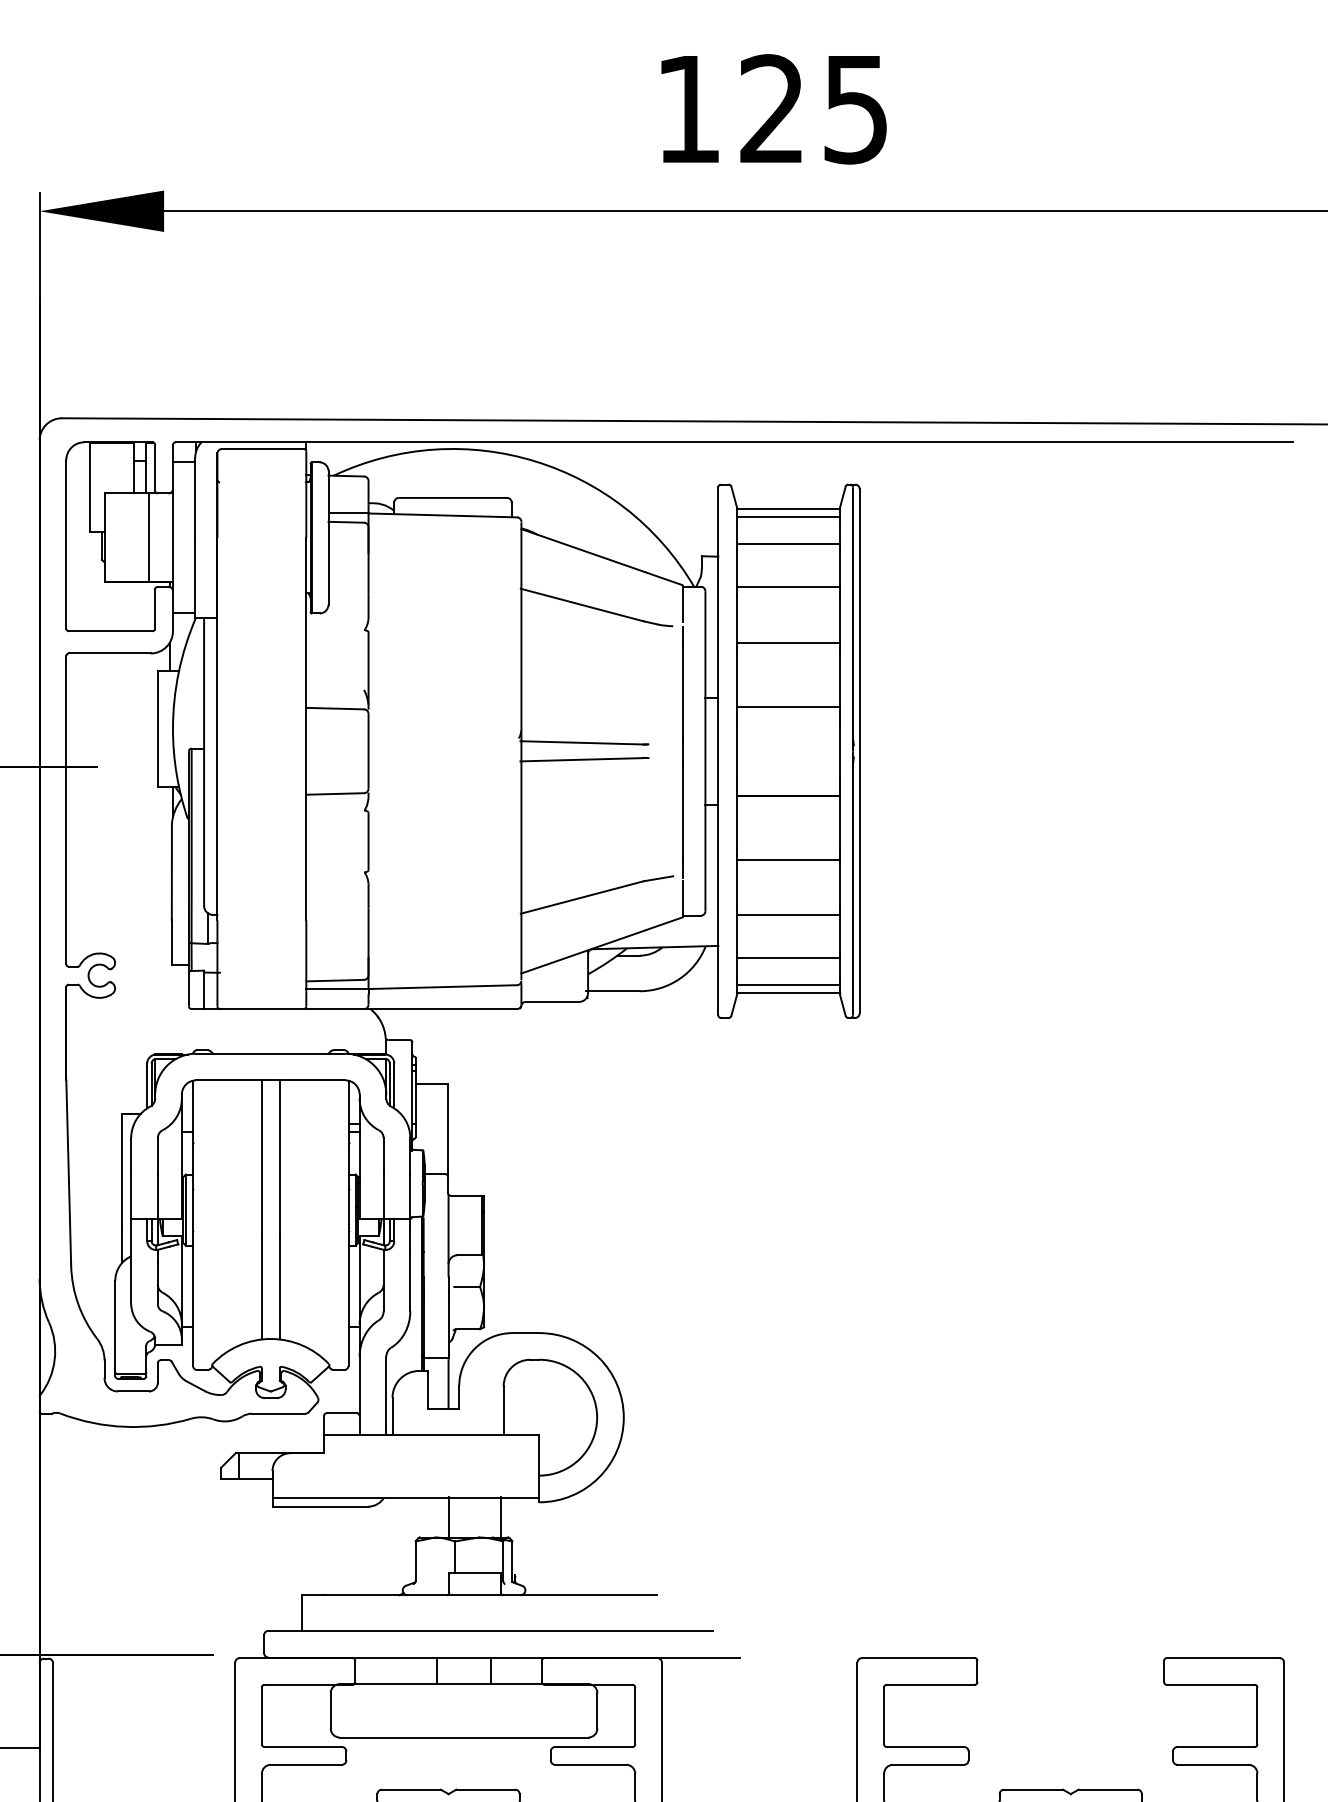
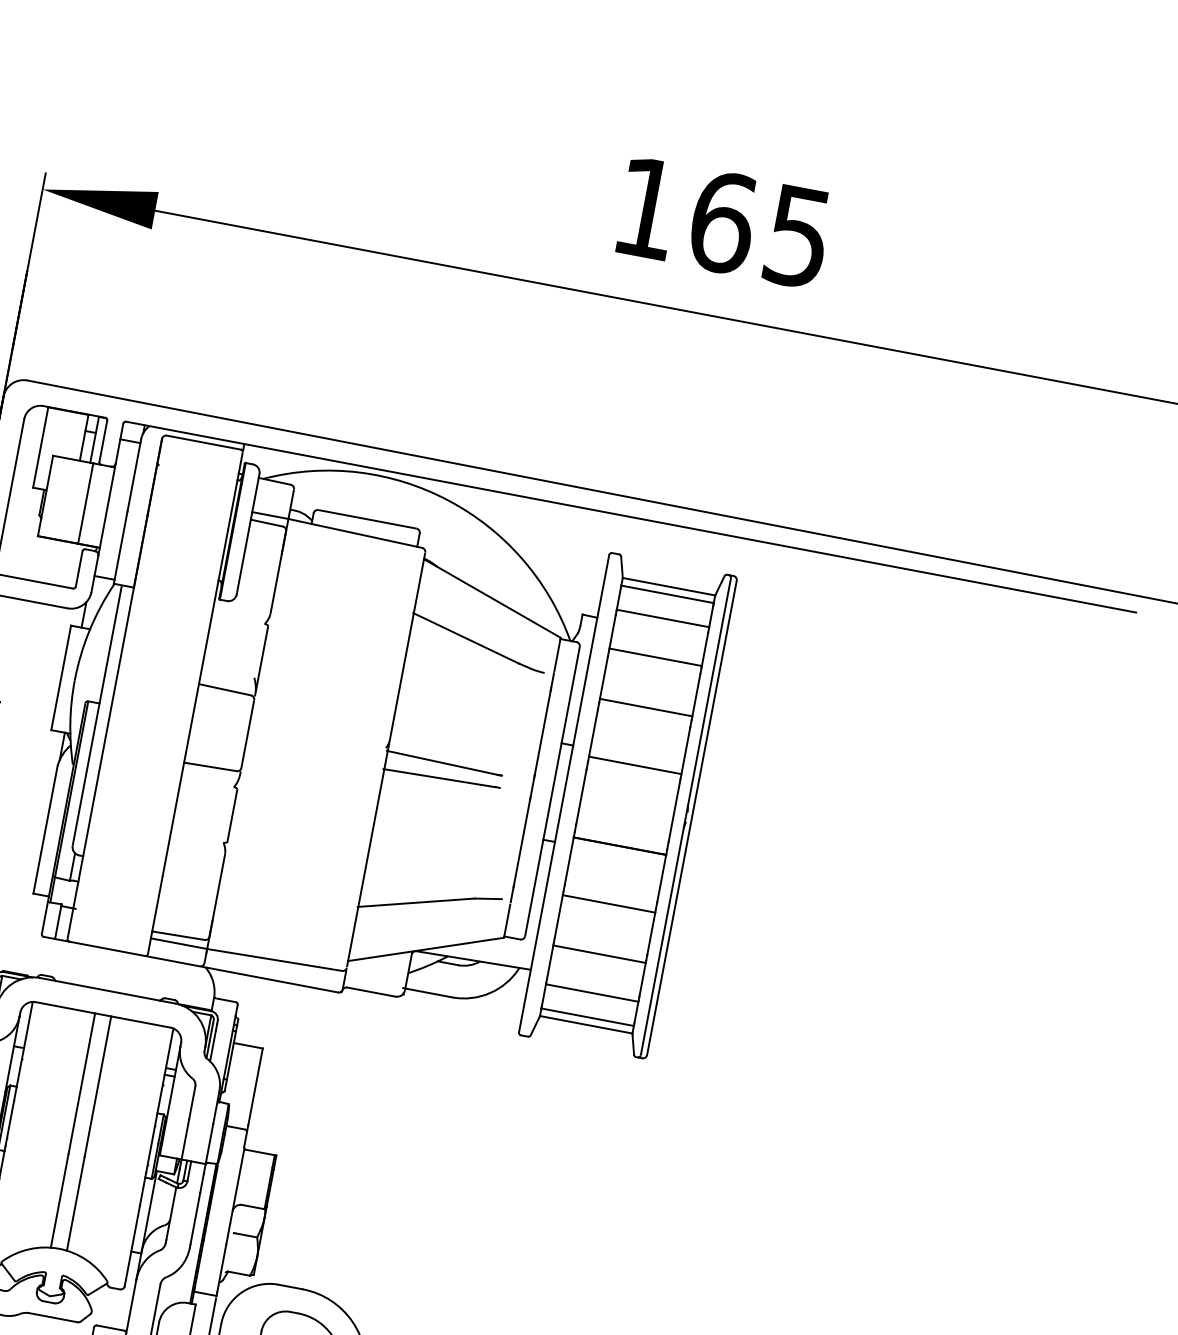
text: (773, 109) -> (723, 222), 125 -> 165

